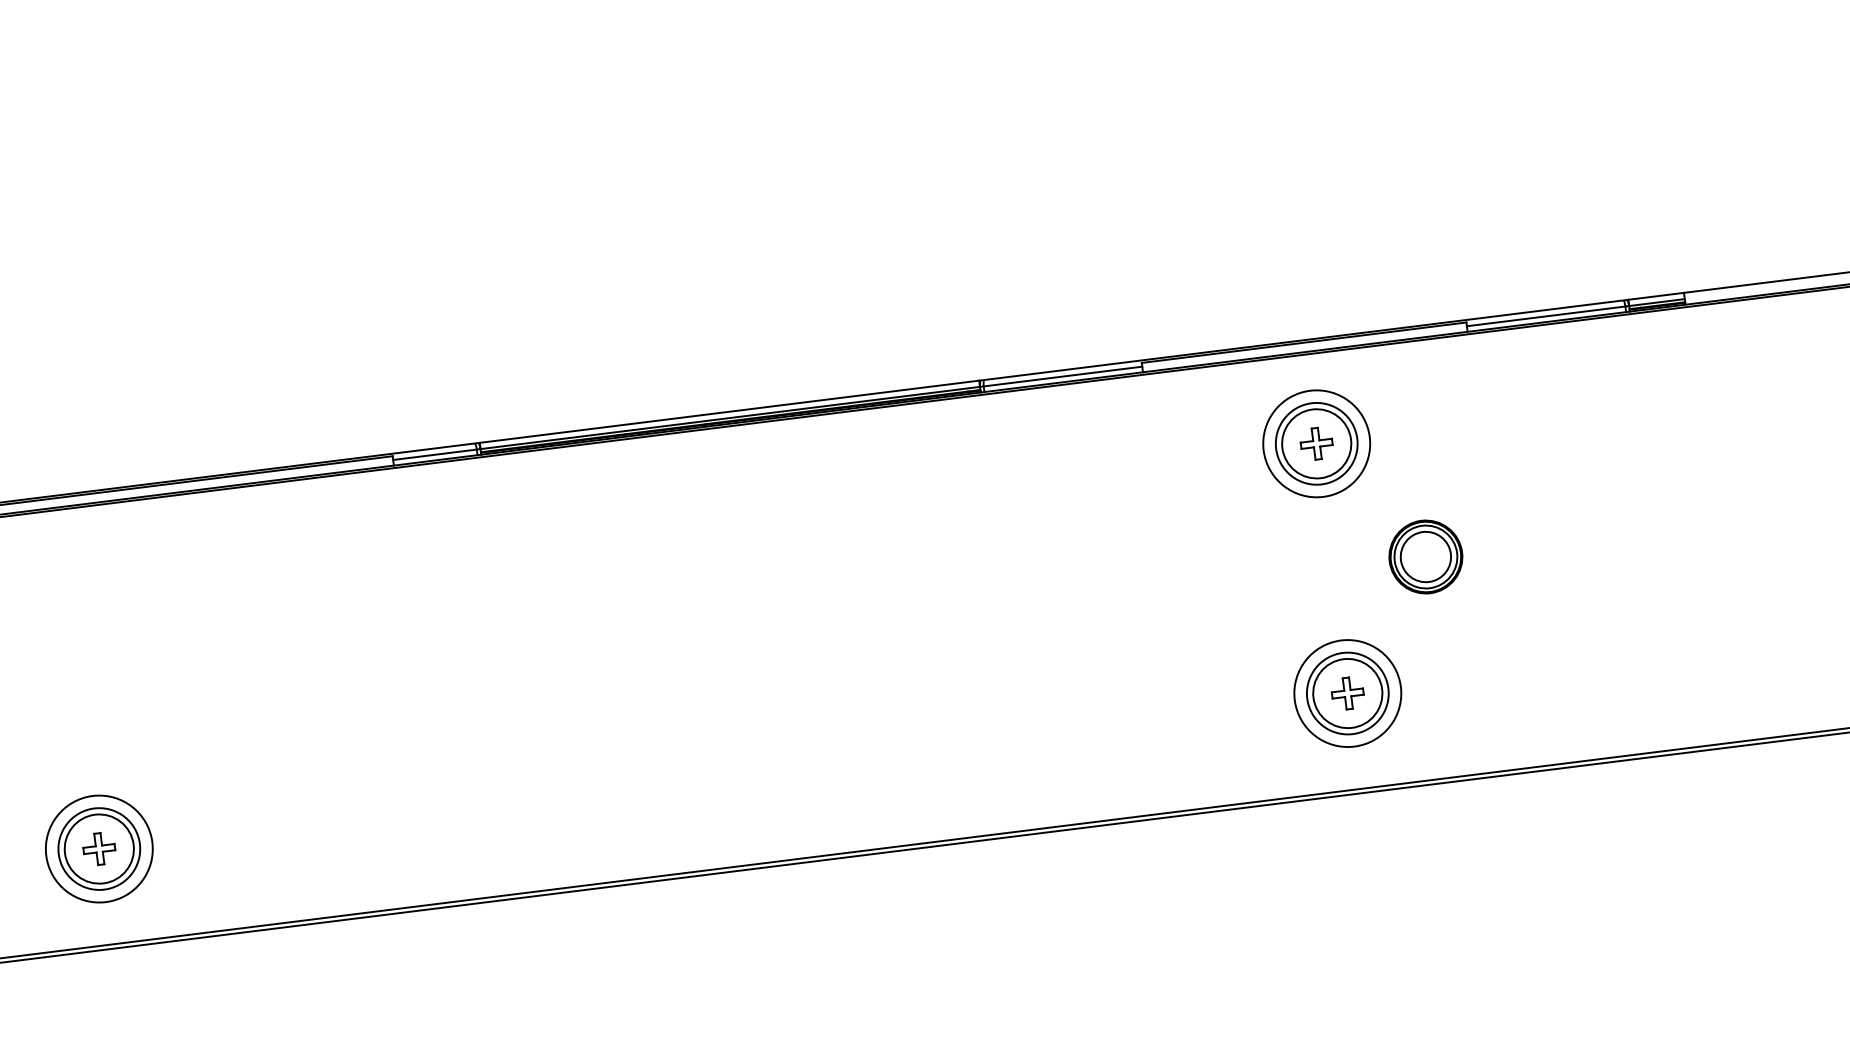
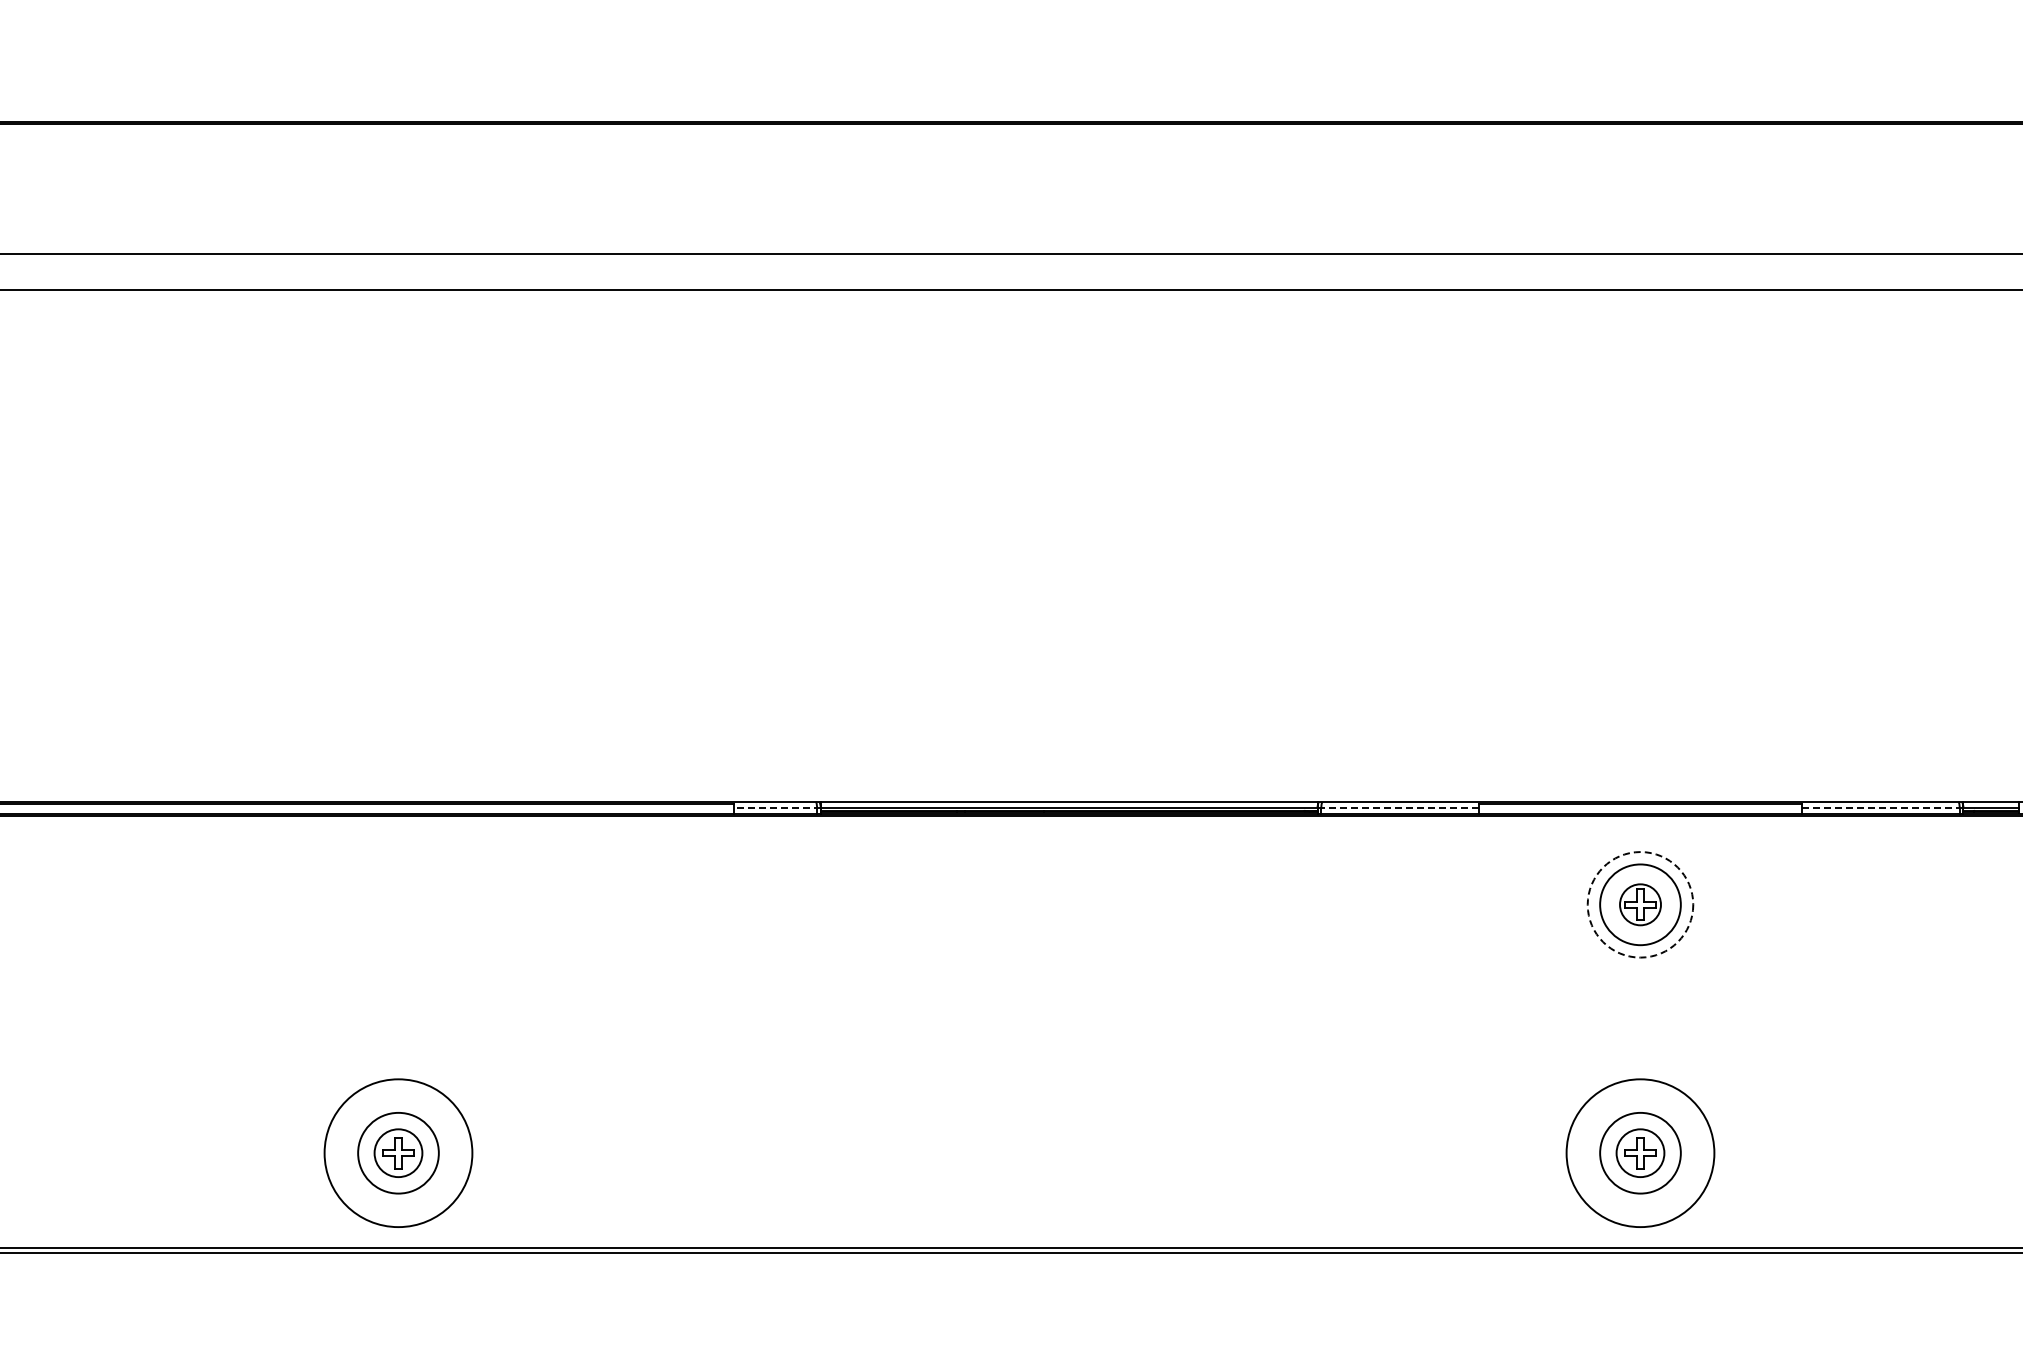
line: (1547, 315) -> (1882, 807), solid -> dashed
line: (1061, 376) -> (1398, 807), solid -> dashed
circle: (1316, 443) -> (1640, 904), size x0.6
circle: (1316, 443) -> (1640, 904), solid -> dashed
line: (436, 454) -> (776, 807), solid -> dashed
part: (1425, 556) -> (1733, 1028), removed
circle: (1347, 693) -> (1640, 1153), size x0.7
circle: (1347, 693) -> (1640, 1153), size x1.4
circle: (99, 849) -> (398, 1153), size x0.7
circle: (99, 849) -> (398, 1153), size x1.4

